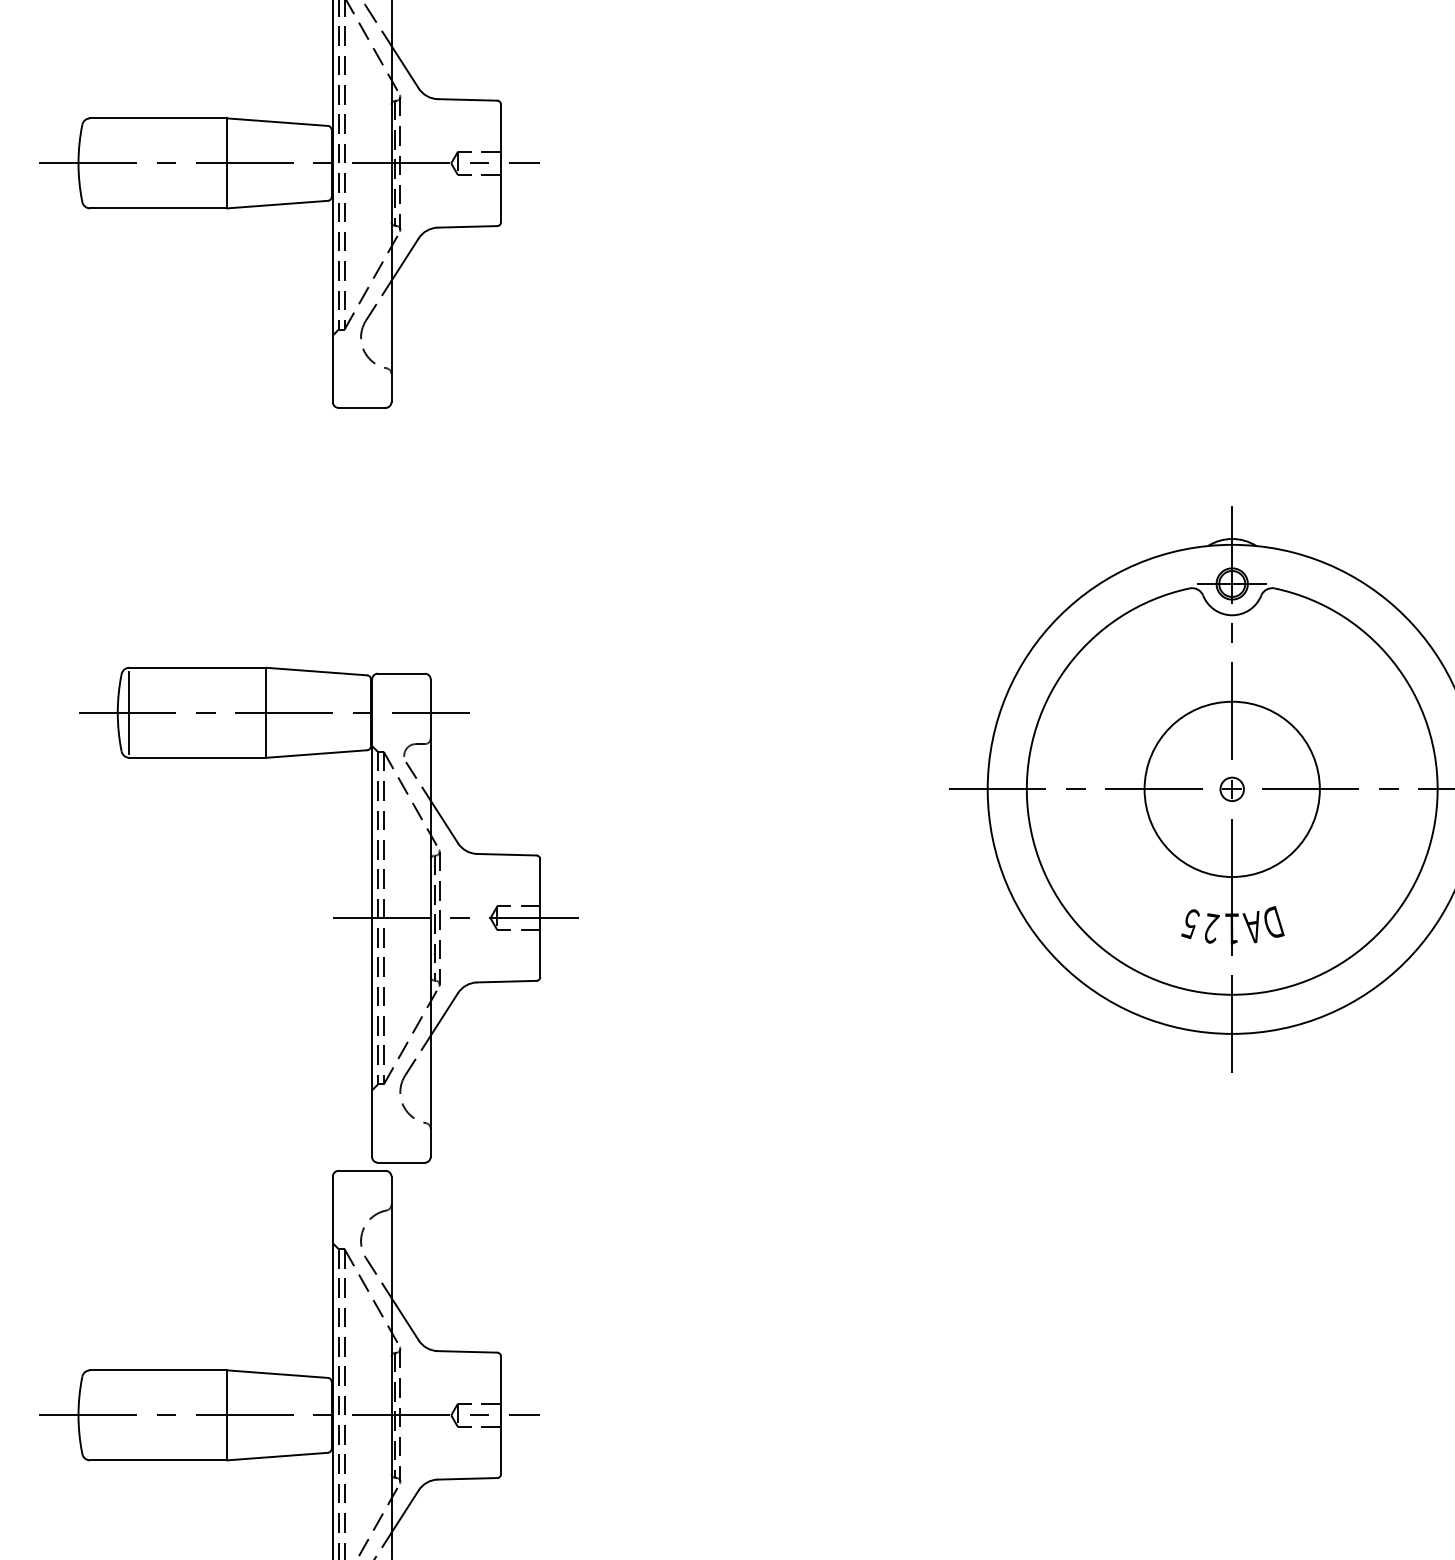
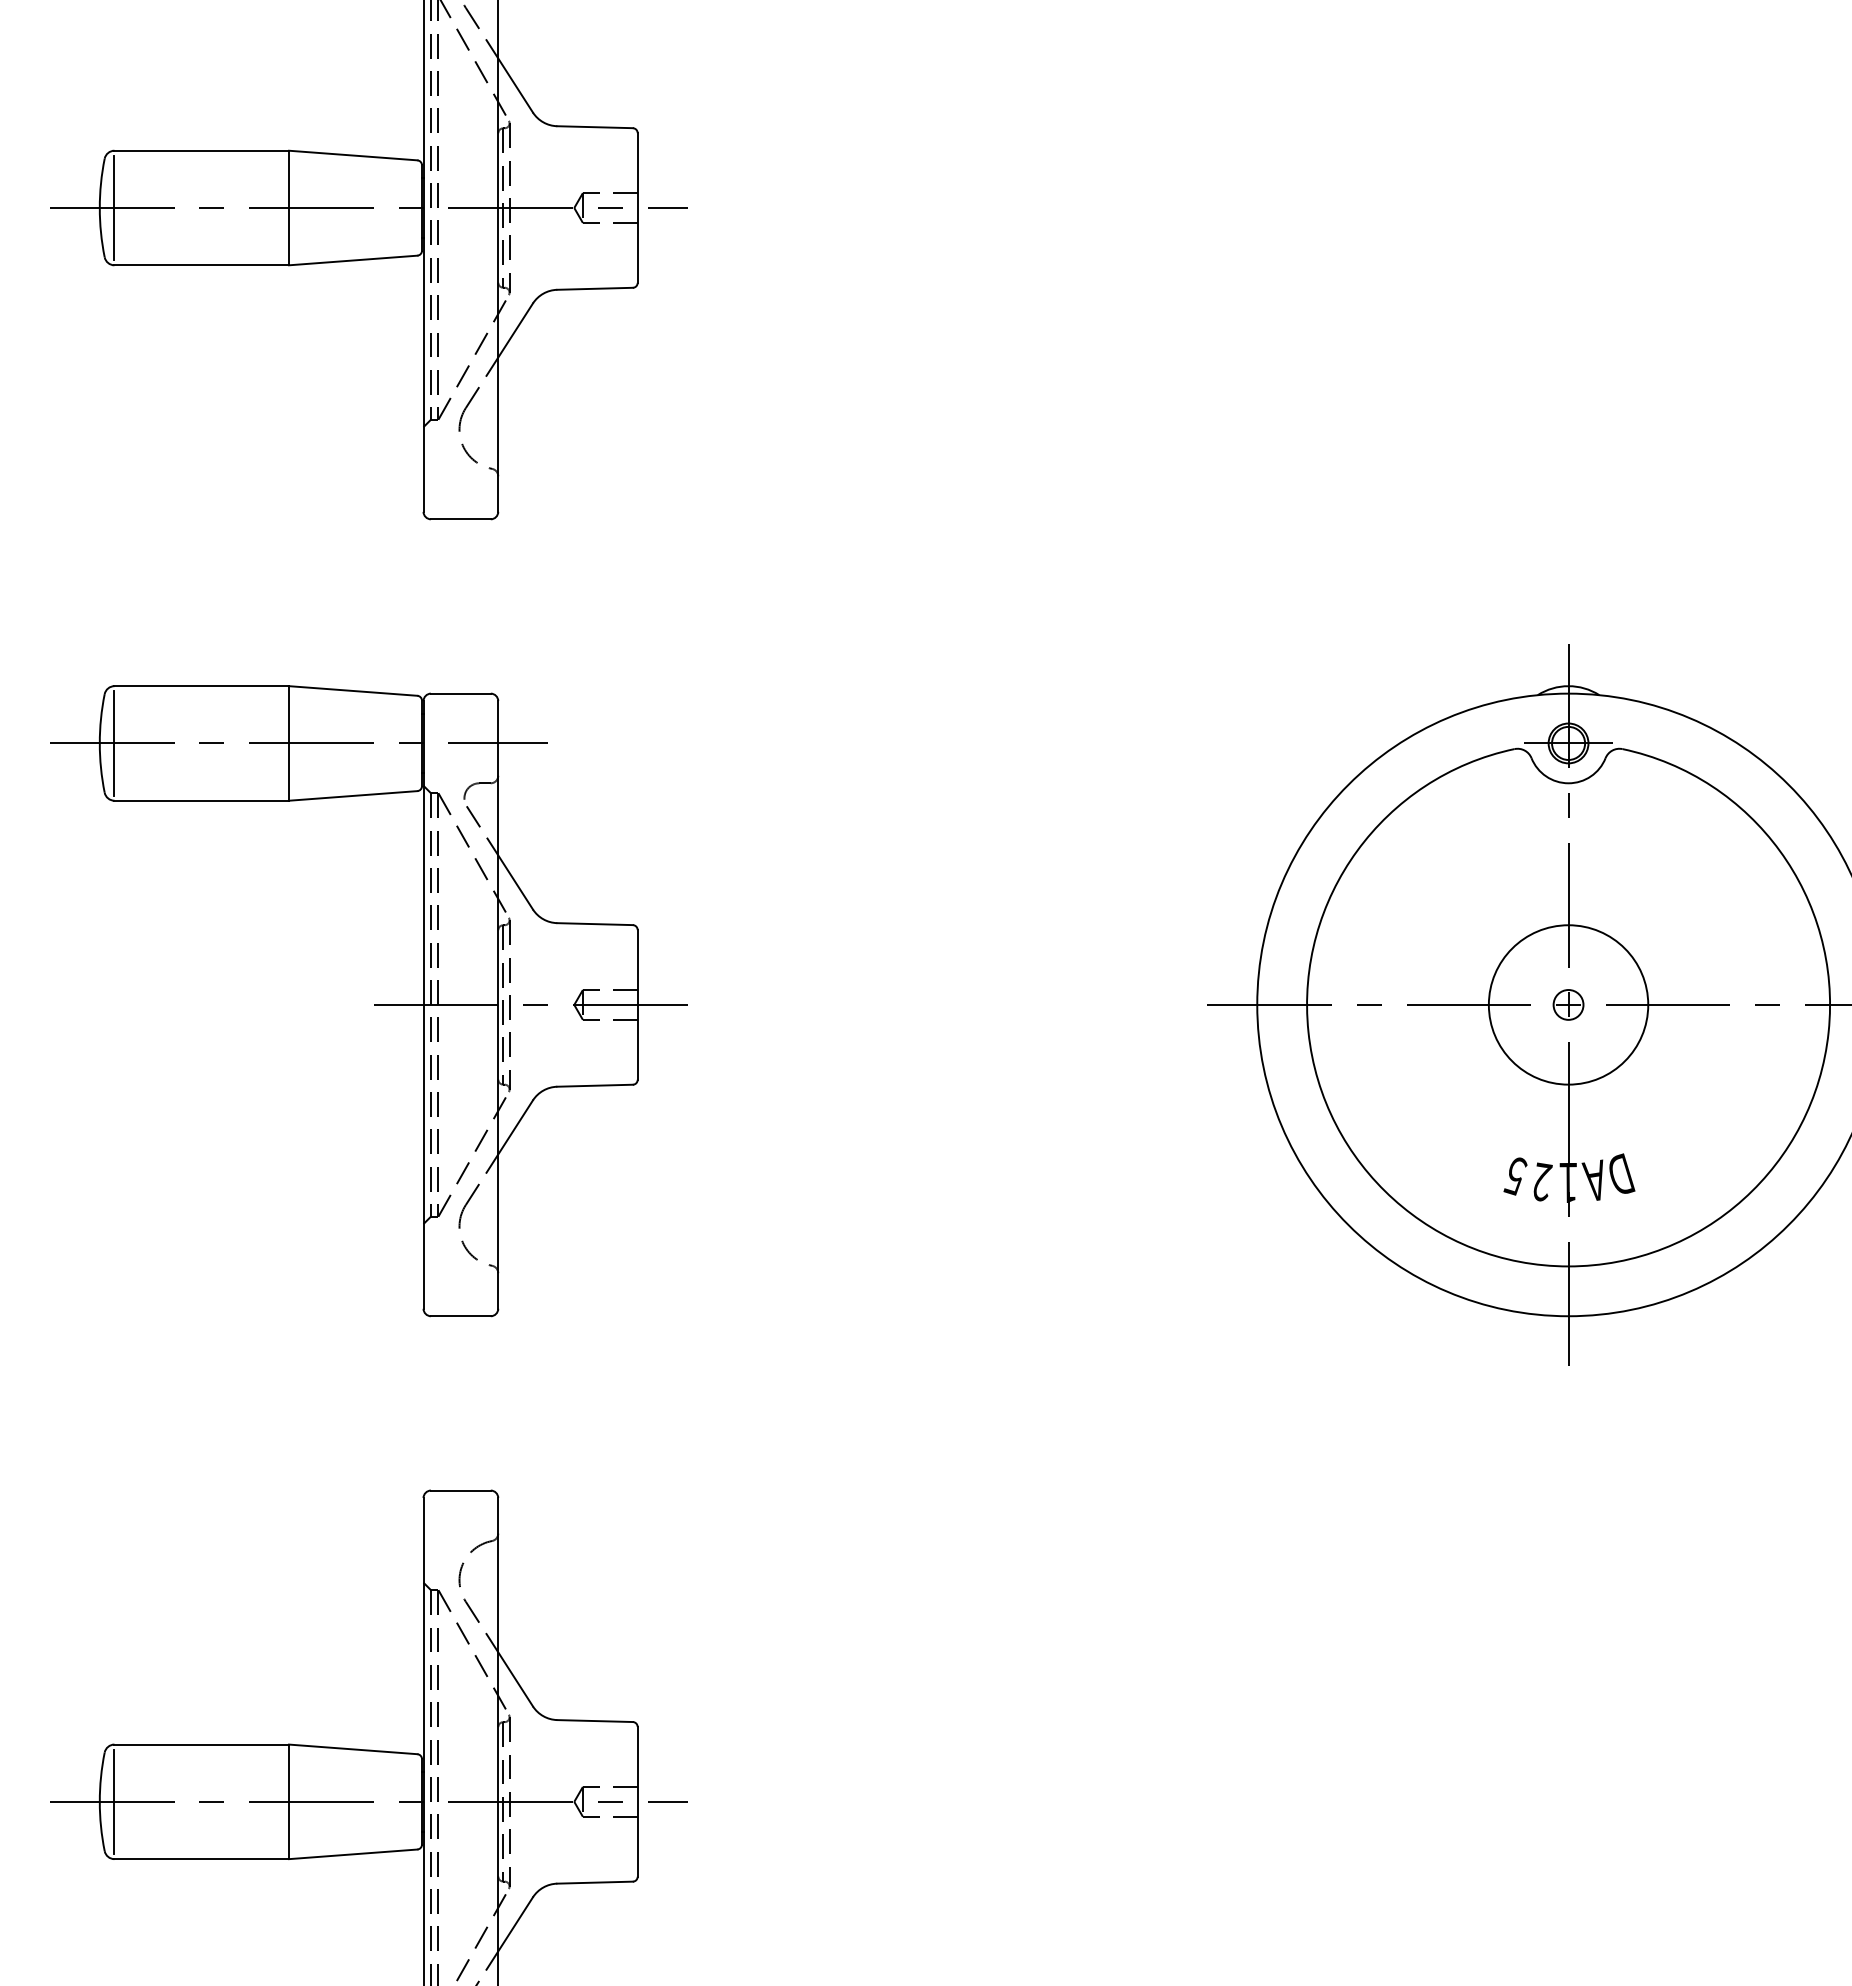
line: (90, 162) -> (114, 207), added
circle: (1232, 789) -> (1568, 1004), size x0.71
part: (333, 917) -> (374, 1004), moved
line: (90, 1415) -> (114, 1801), added

